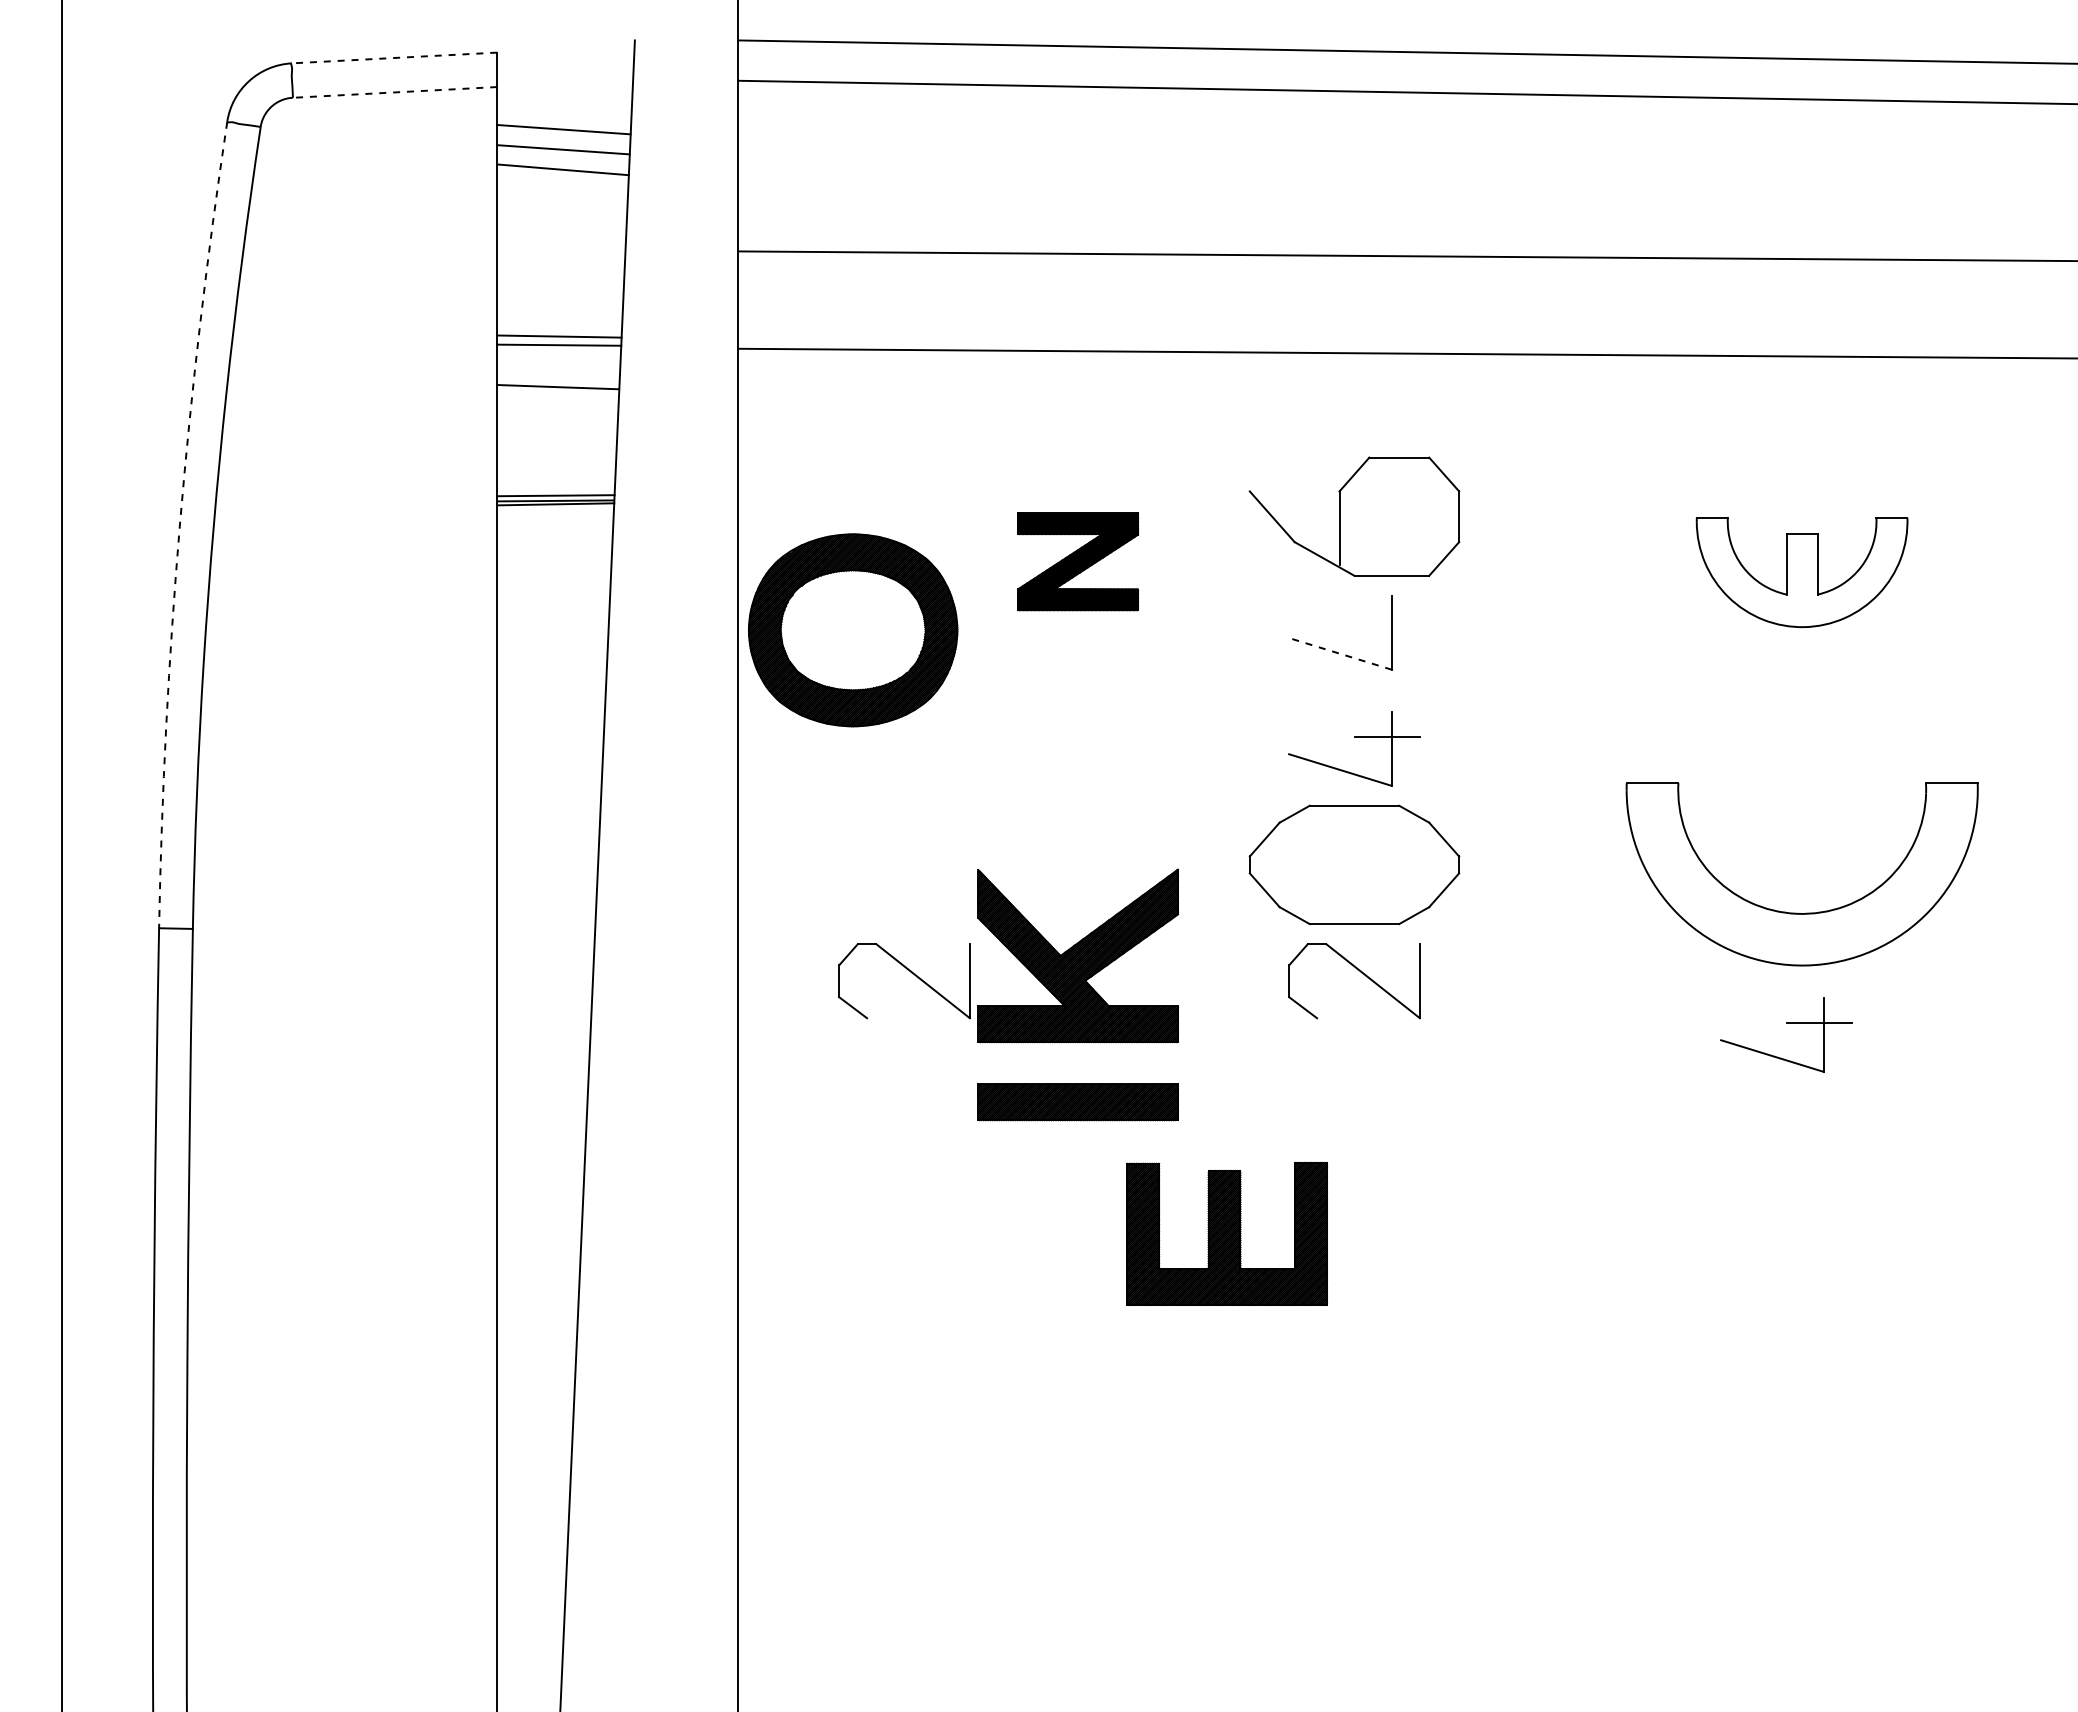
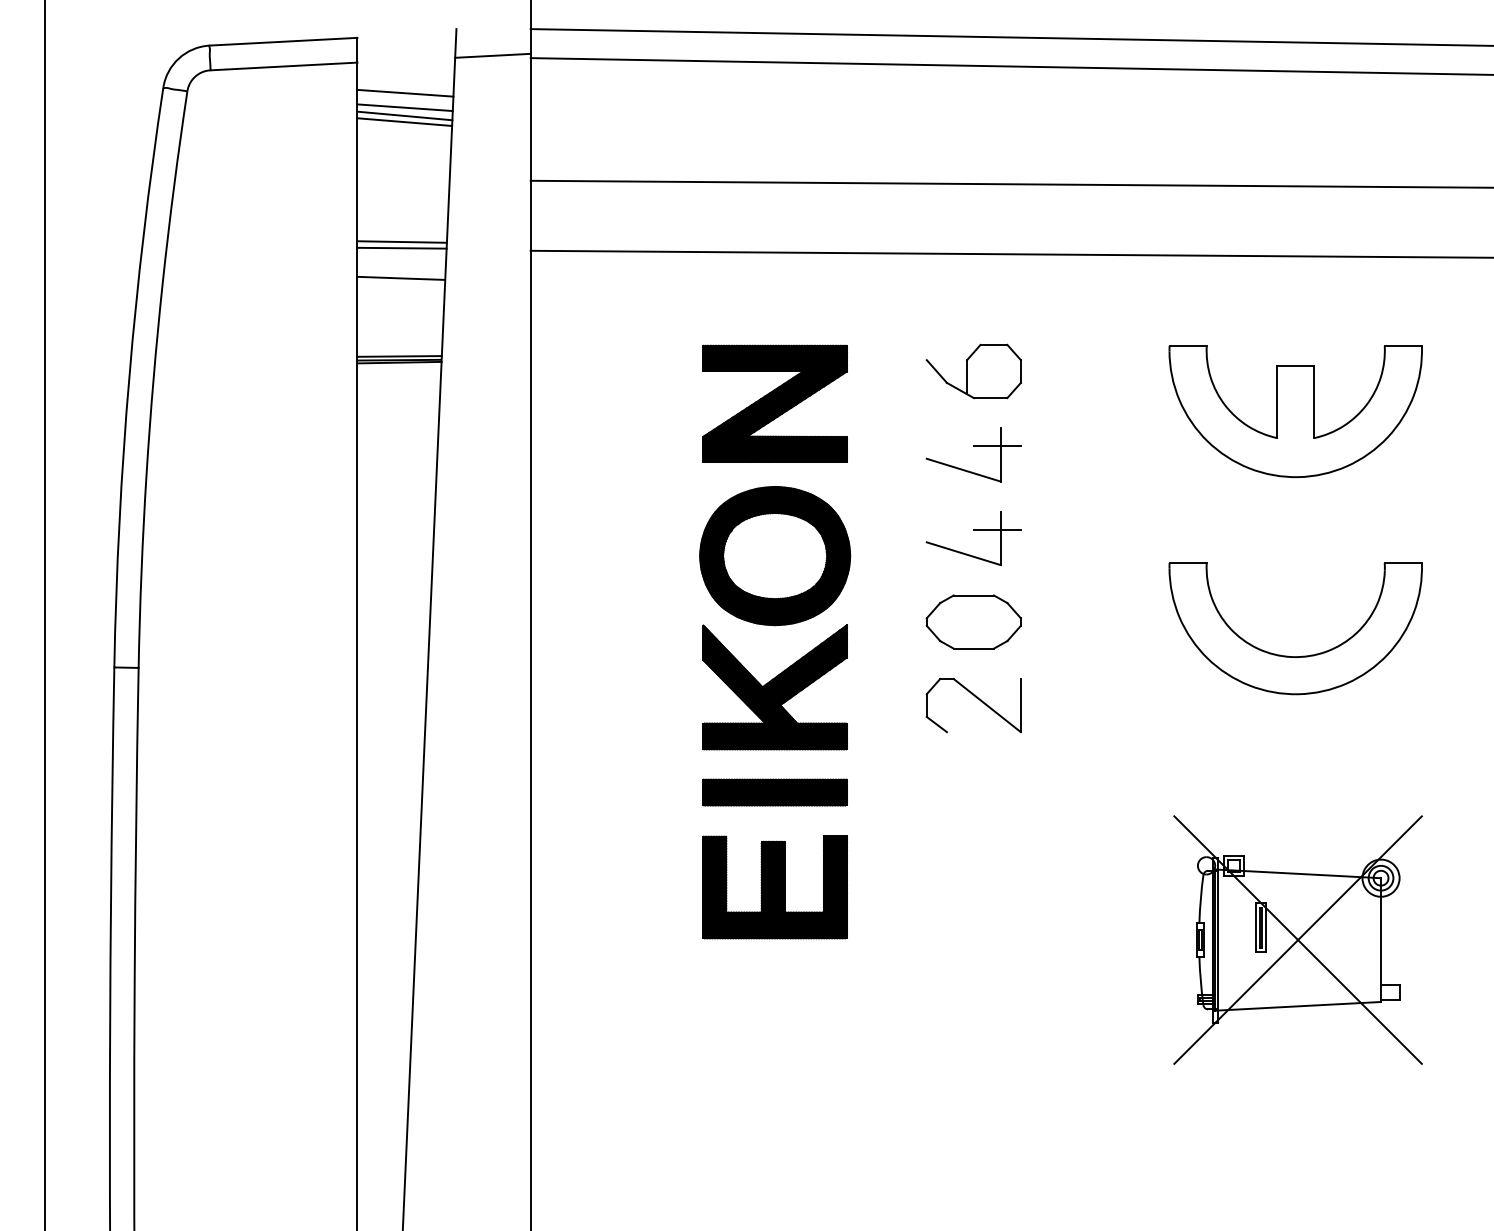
line: (394, 57) -> (283, 41), dashed -> solid
line: (685, 77) -> (492, 55), added
line: (394, 92) -> (283, 66), dashed -> solid
line: (563, 161) -> (405, 116), added
part: (1354, 516) -> (973, 371), size x0.62
arc: (180, 523) -> (129, 376), dashed -> solid
part: (1077, 561) -> (774, 403), size x1.67
part: (1801, 572) -> (1295, 411), size x1.67
line: (1386, 620) -> (996, 446), added
part: (852, 630) -> (774, 556), moved
line: (1340, 653) -> (963, 469), dashed -> solid
part: (1354, 865) -> (973, 622), size x0.62
part: (911, 973) -> (655, 699), removed
part: (1786, 1023) -> (1284, 735), removed
part: (1226, 1233) -> (774, 886), moved
part: (1805, 1307) -> (1298, 940), added

